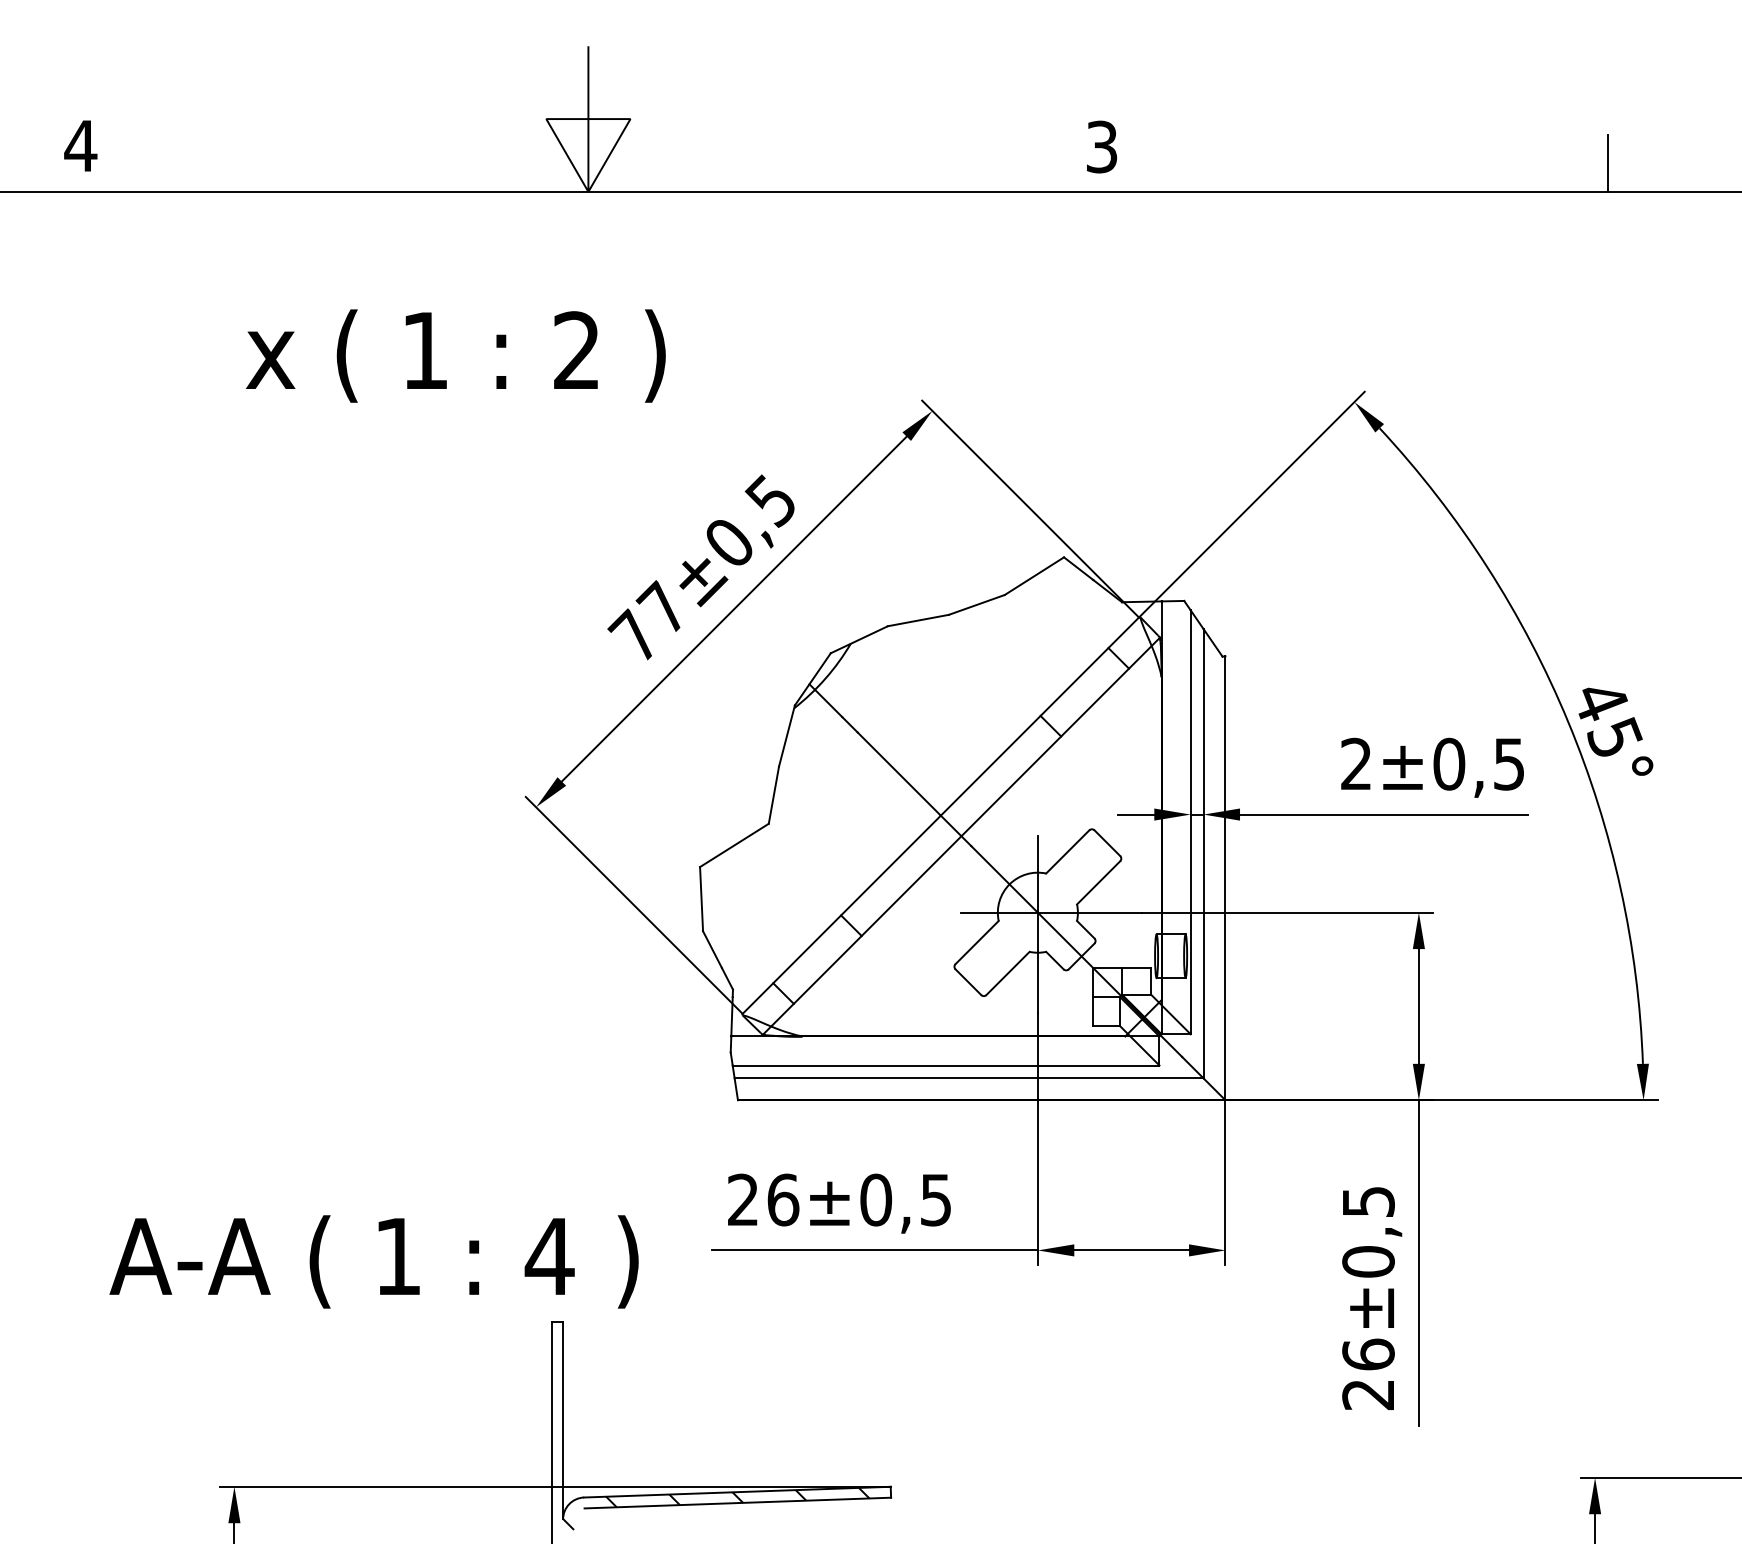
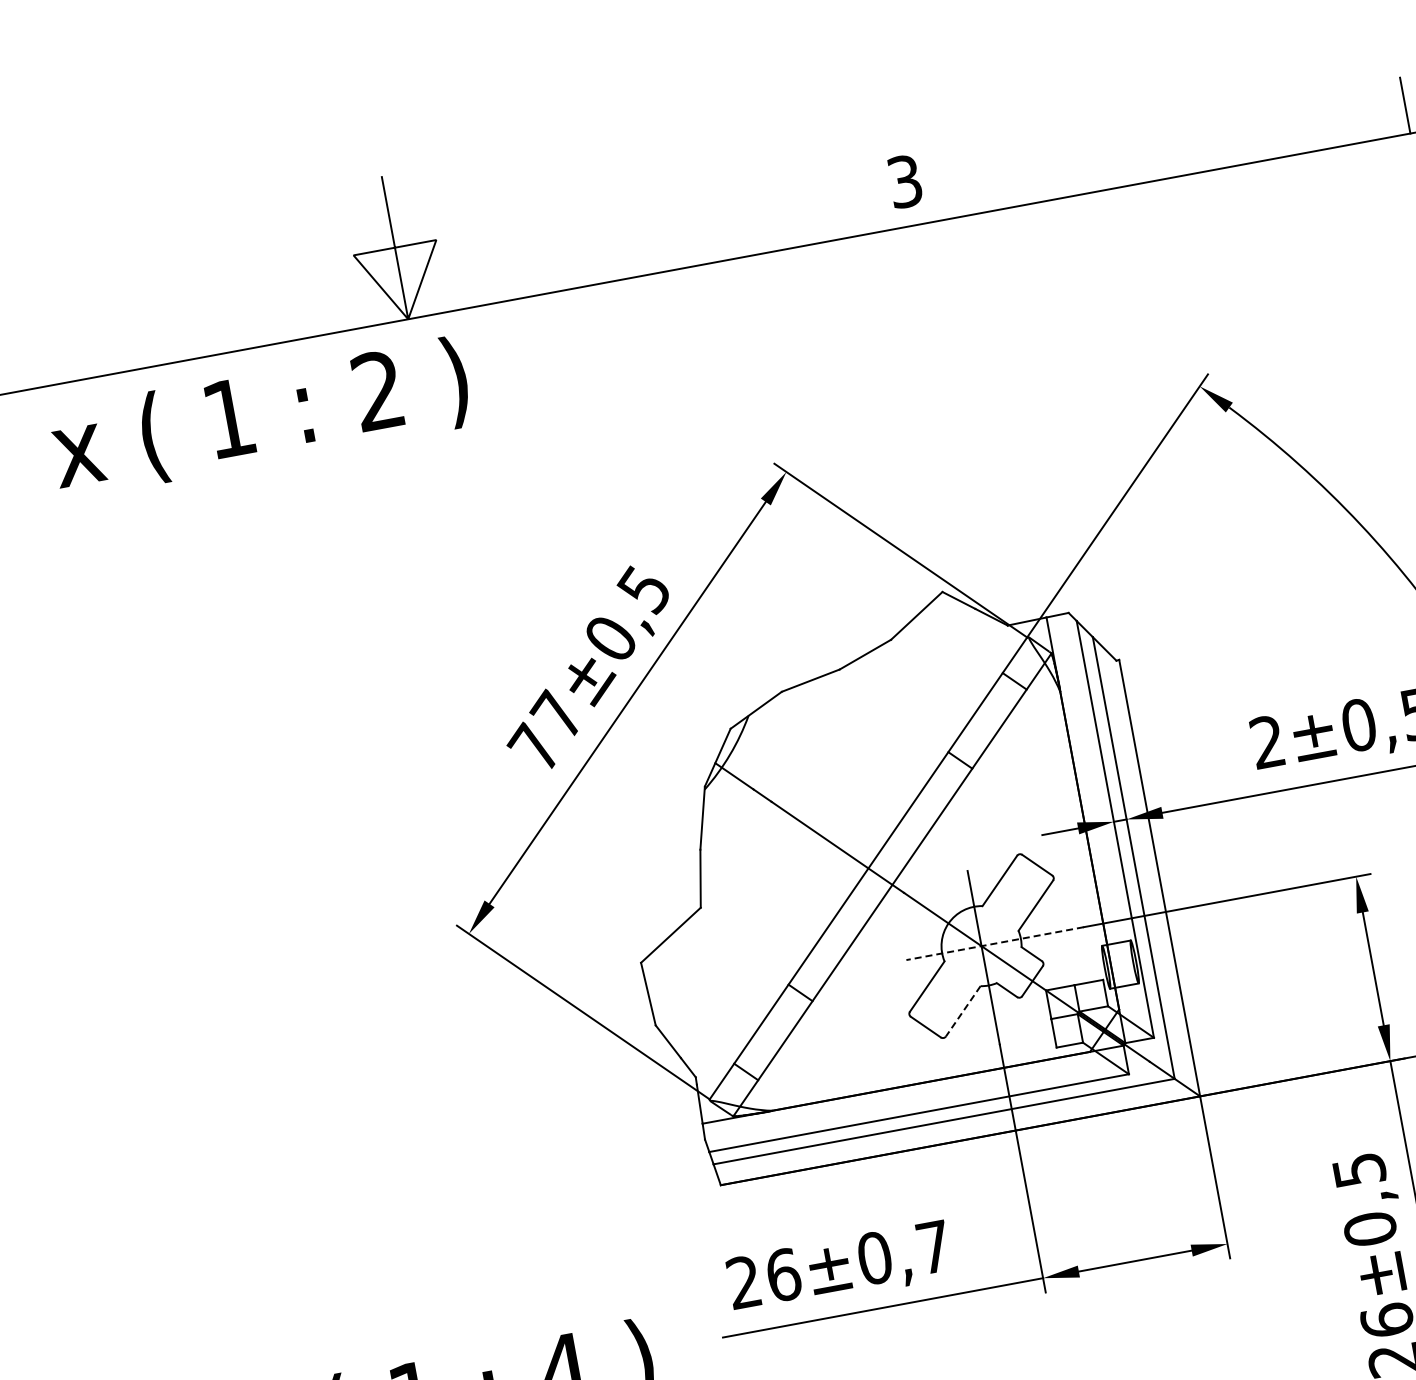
text: (455, 355) -> (259, 417), moved
line: (1051, 912) -> (994, 943), solid -> dashed
line: (1008, 973) -> (963, 1011), solid -> dashed
text: (935, 1200) -> (933, 1247), ±0,5 -> ±0,7

